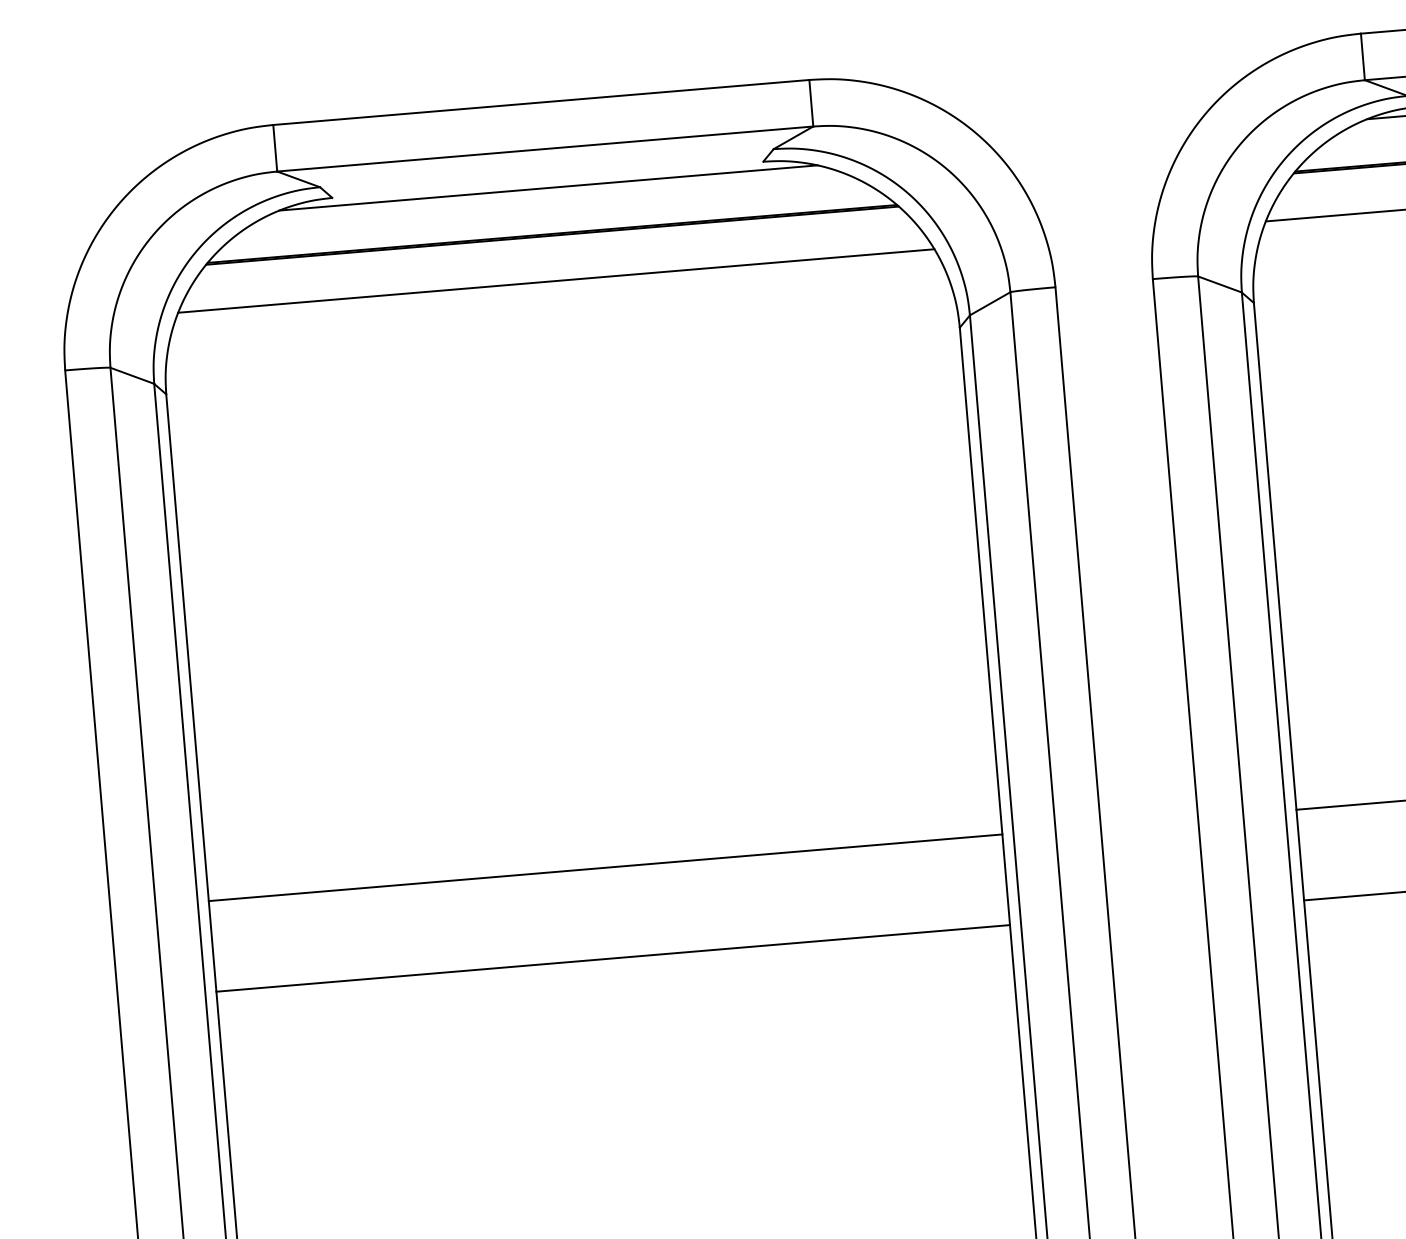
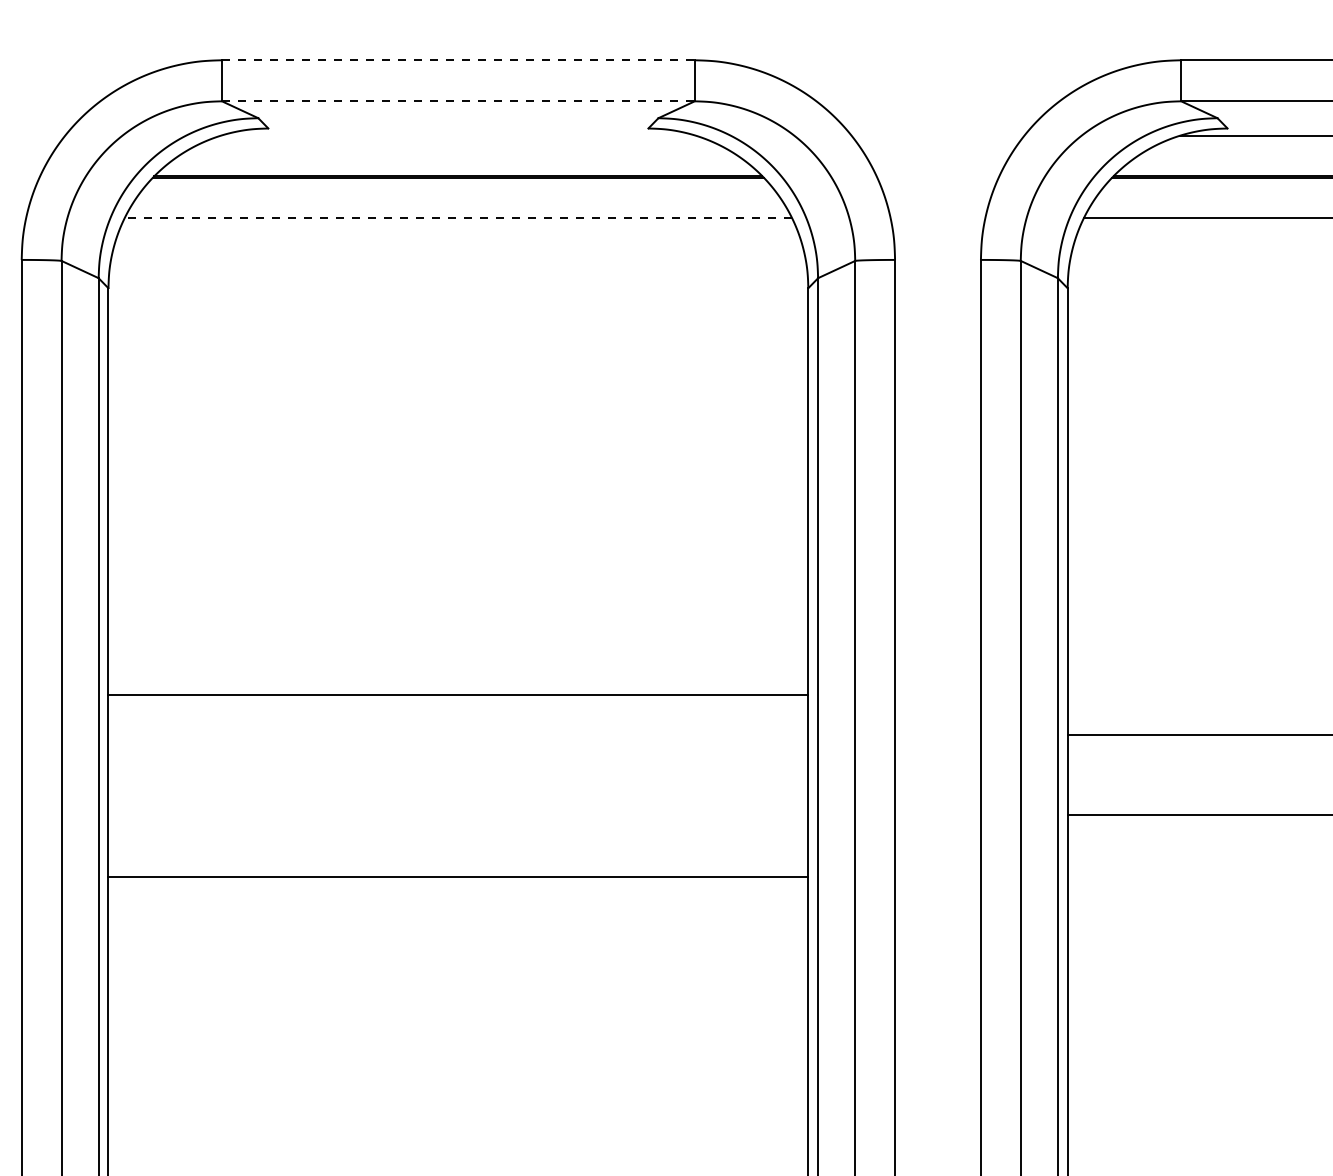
line: (541, 102) -> (458, 60), solid -> dashed
line: (545, 149) -> (458, 101), solid -> dashed
line: (548, 187) -> (458, 135), removed
line: (555, 280) -> (457, 217), solid -> dashed
line: (605, 868) -> (458, 695), moved
line: (613, 958) -> (458, 877), moved

